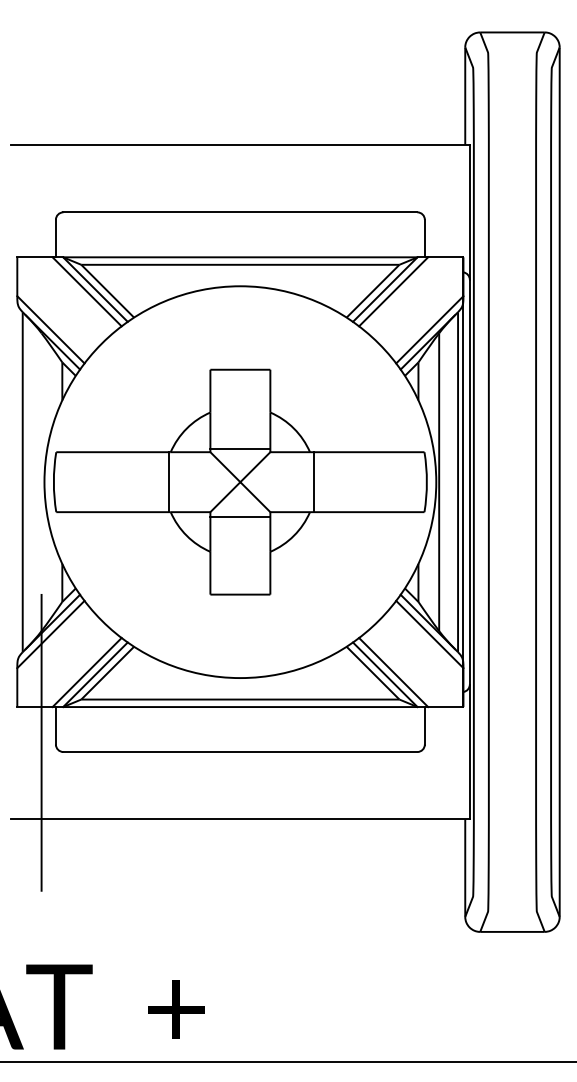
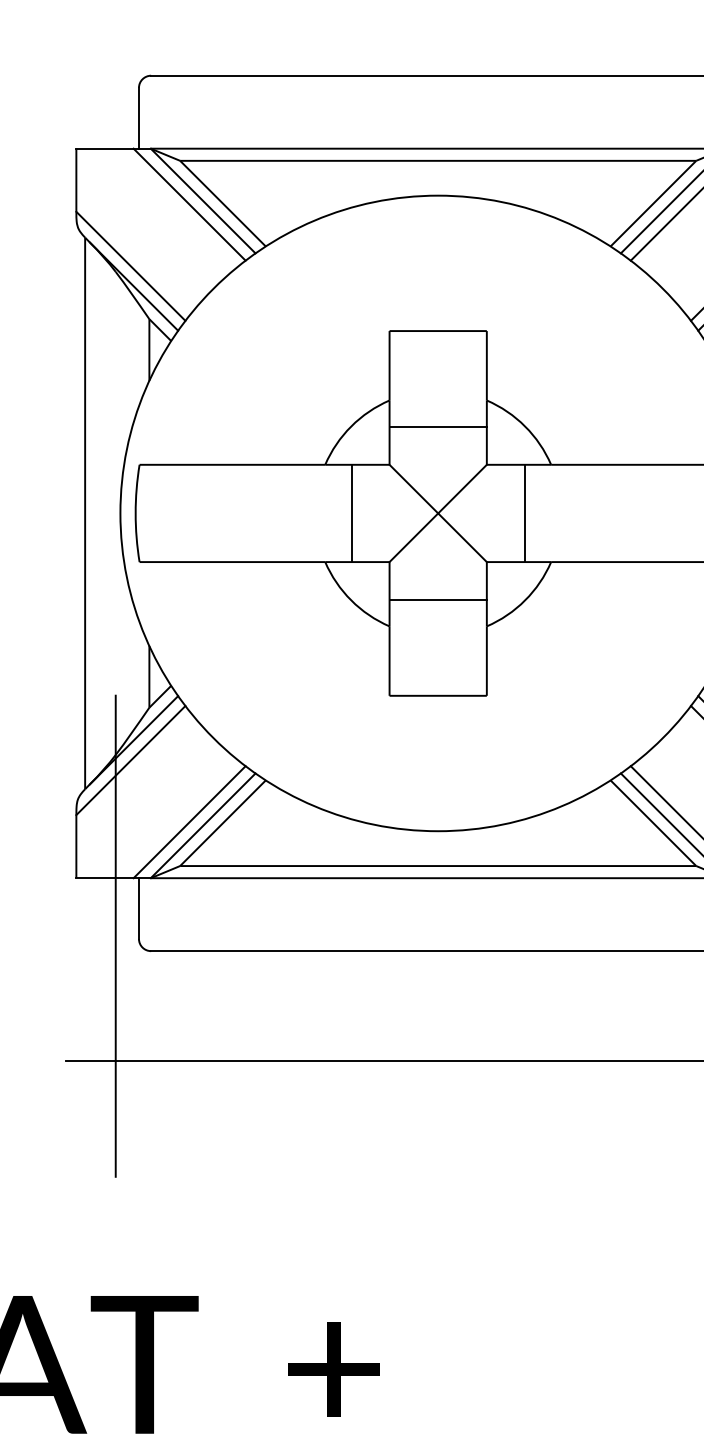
line: (240, 448) -> (438, 426), moved
line: (168, 482) -> (350, 513), moved
line: (313, 482) -> (524, 513), moved
line: (240, 516) -> (438, 599), moved

